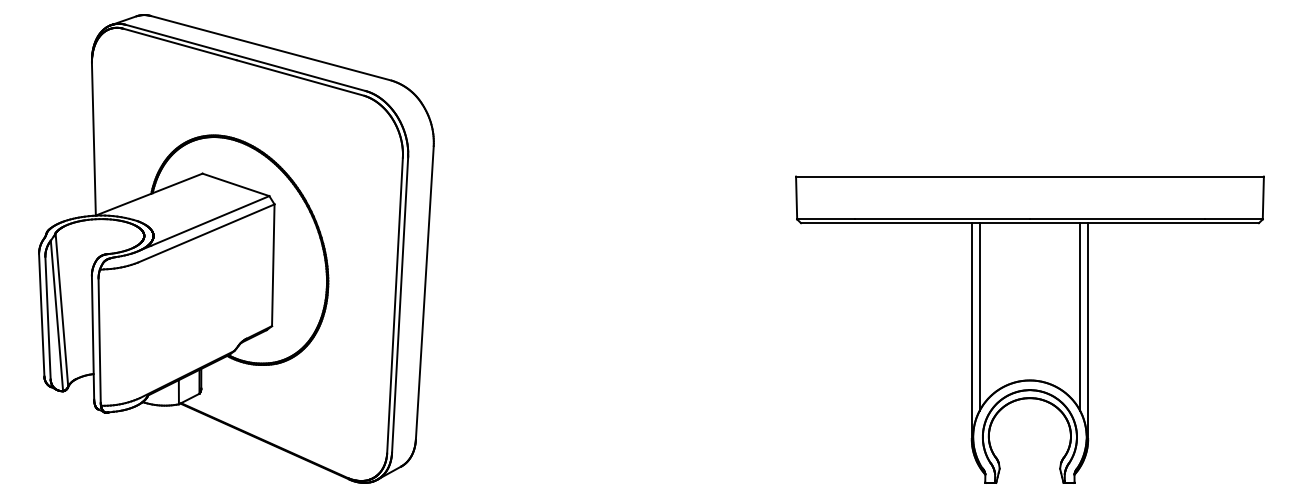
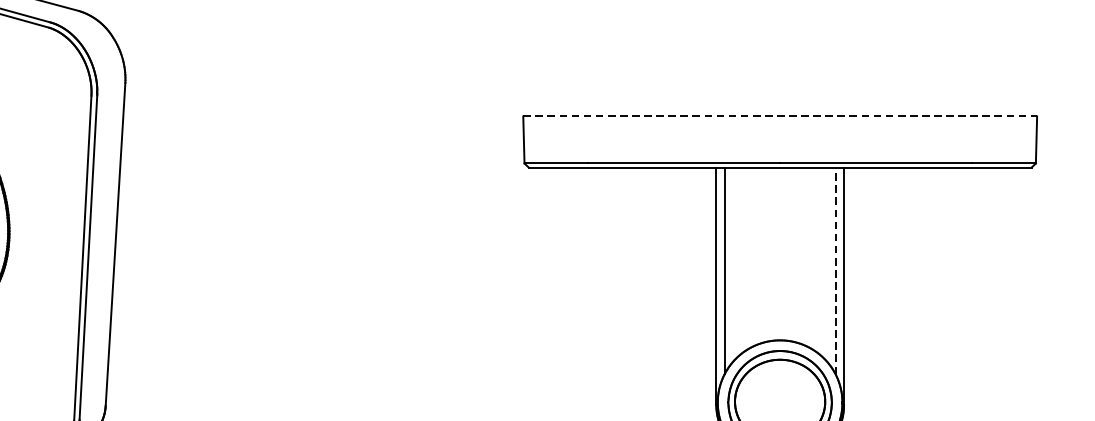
line: (1029, 176) -> (779, 116), solid -> dashed
line: (1080, 316) -> (835, 270), solid -> dashed

